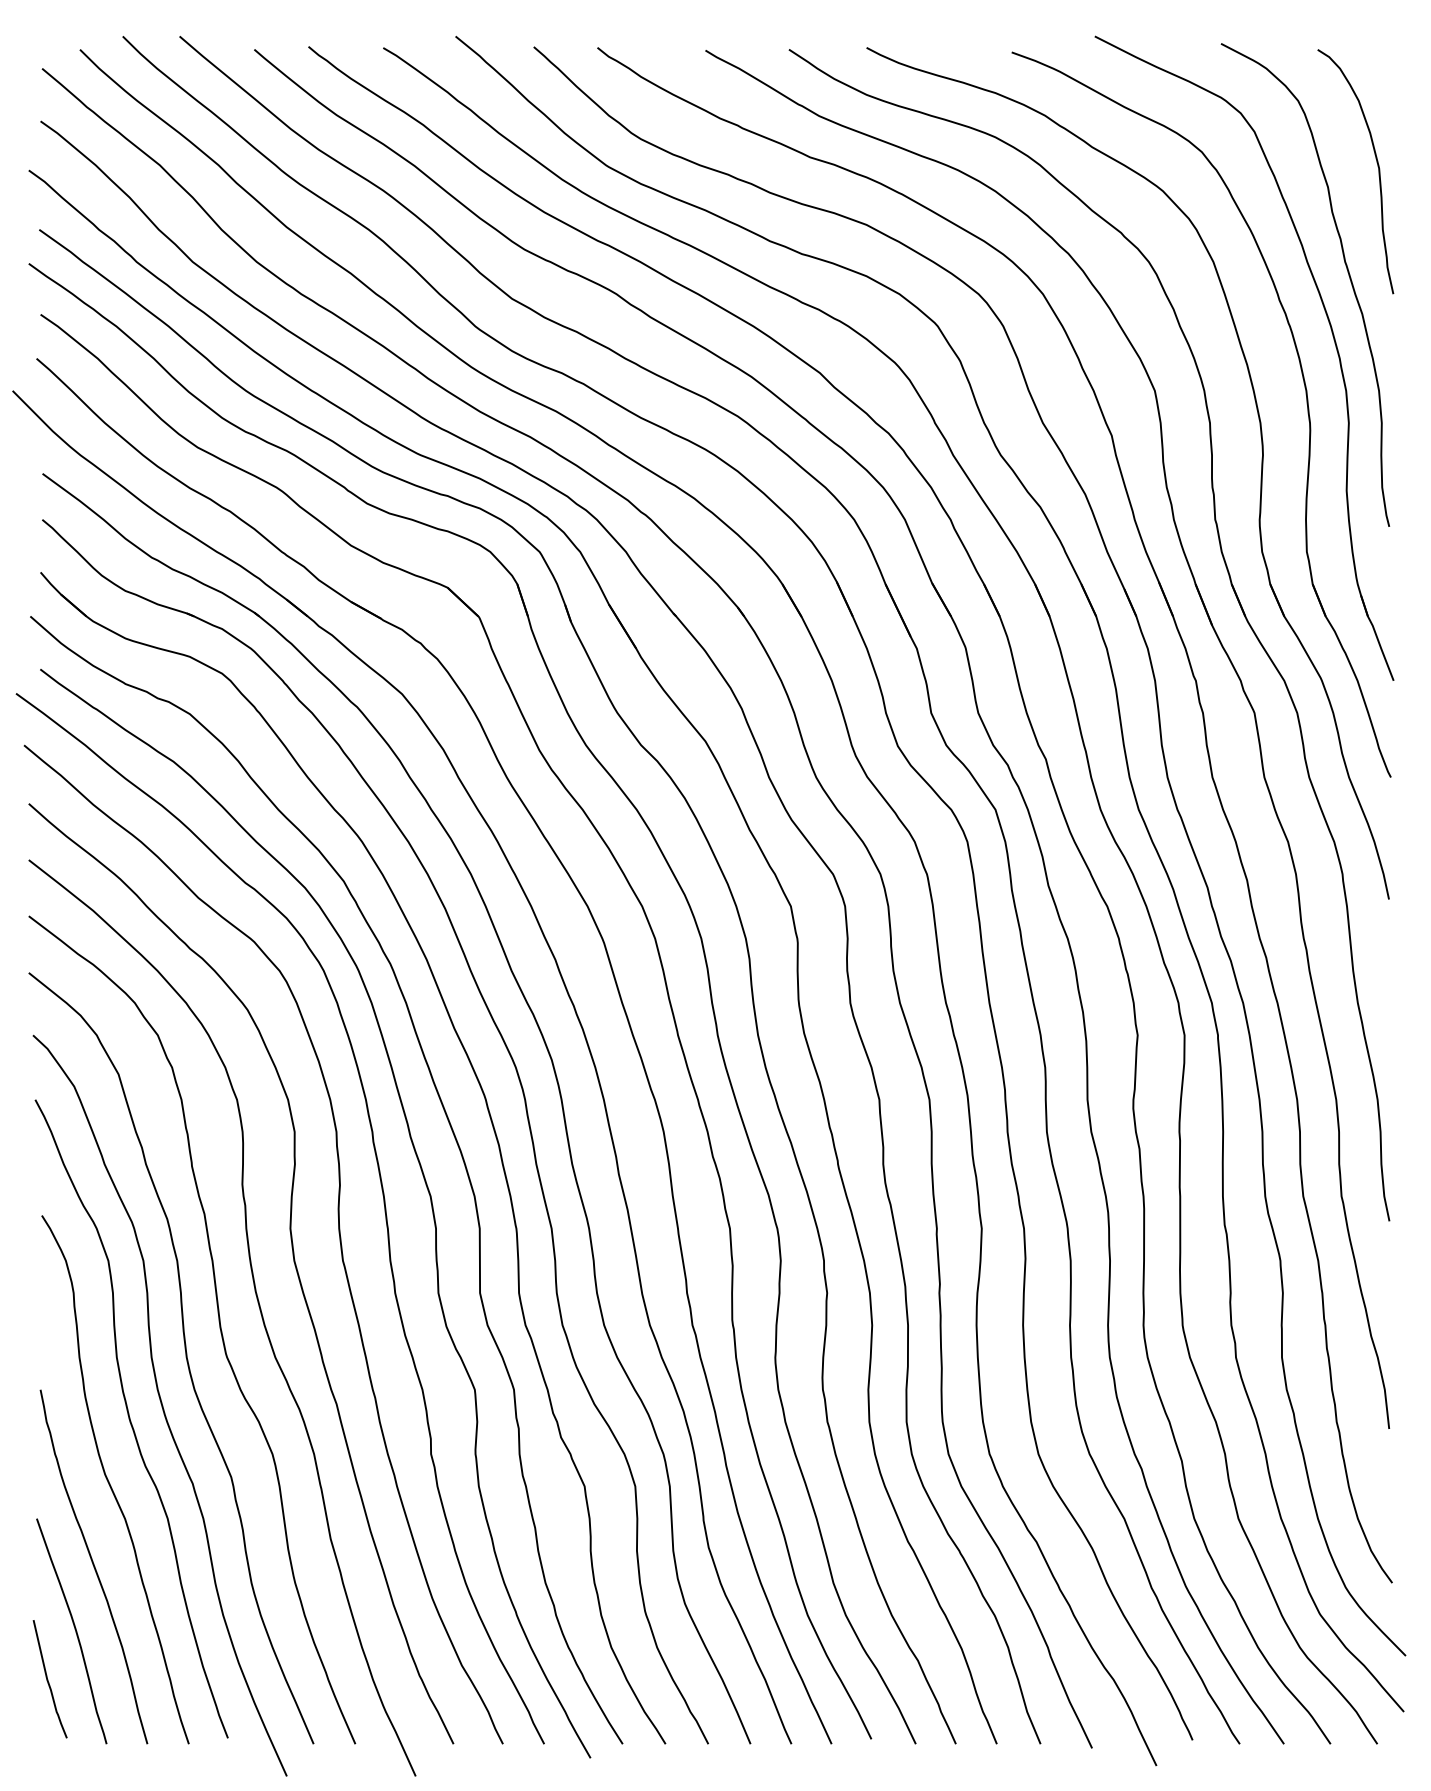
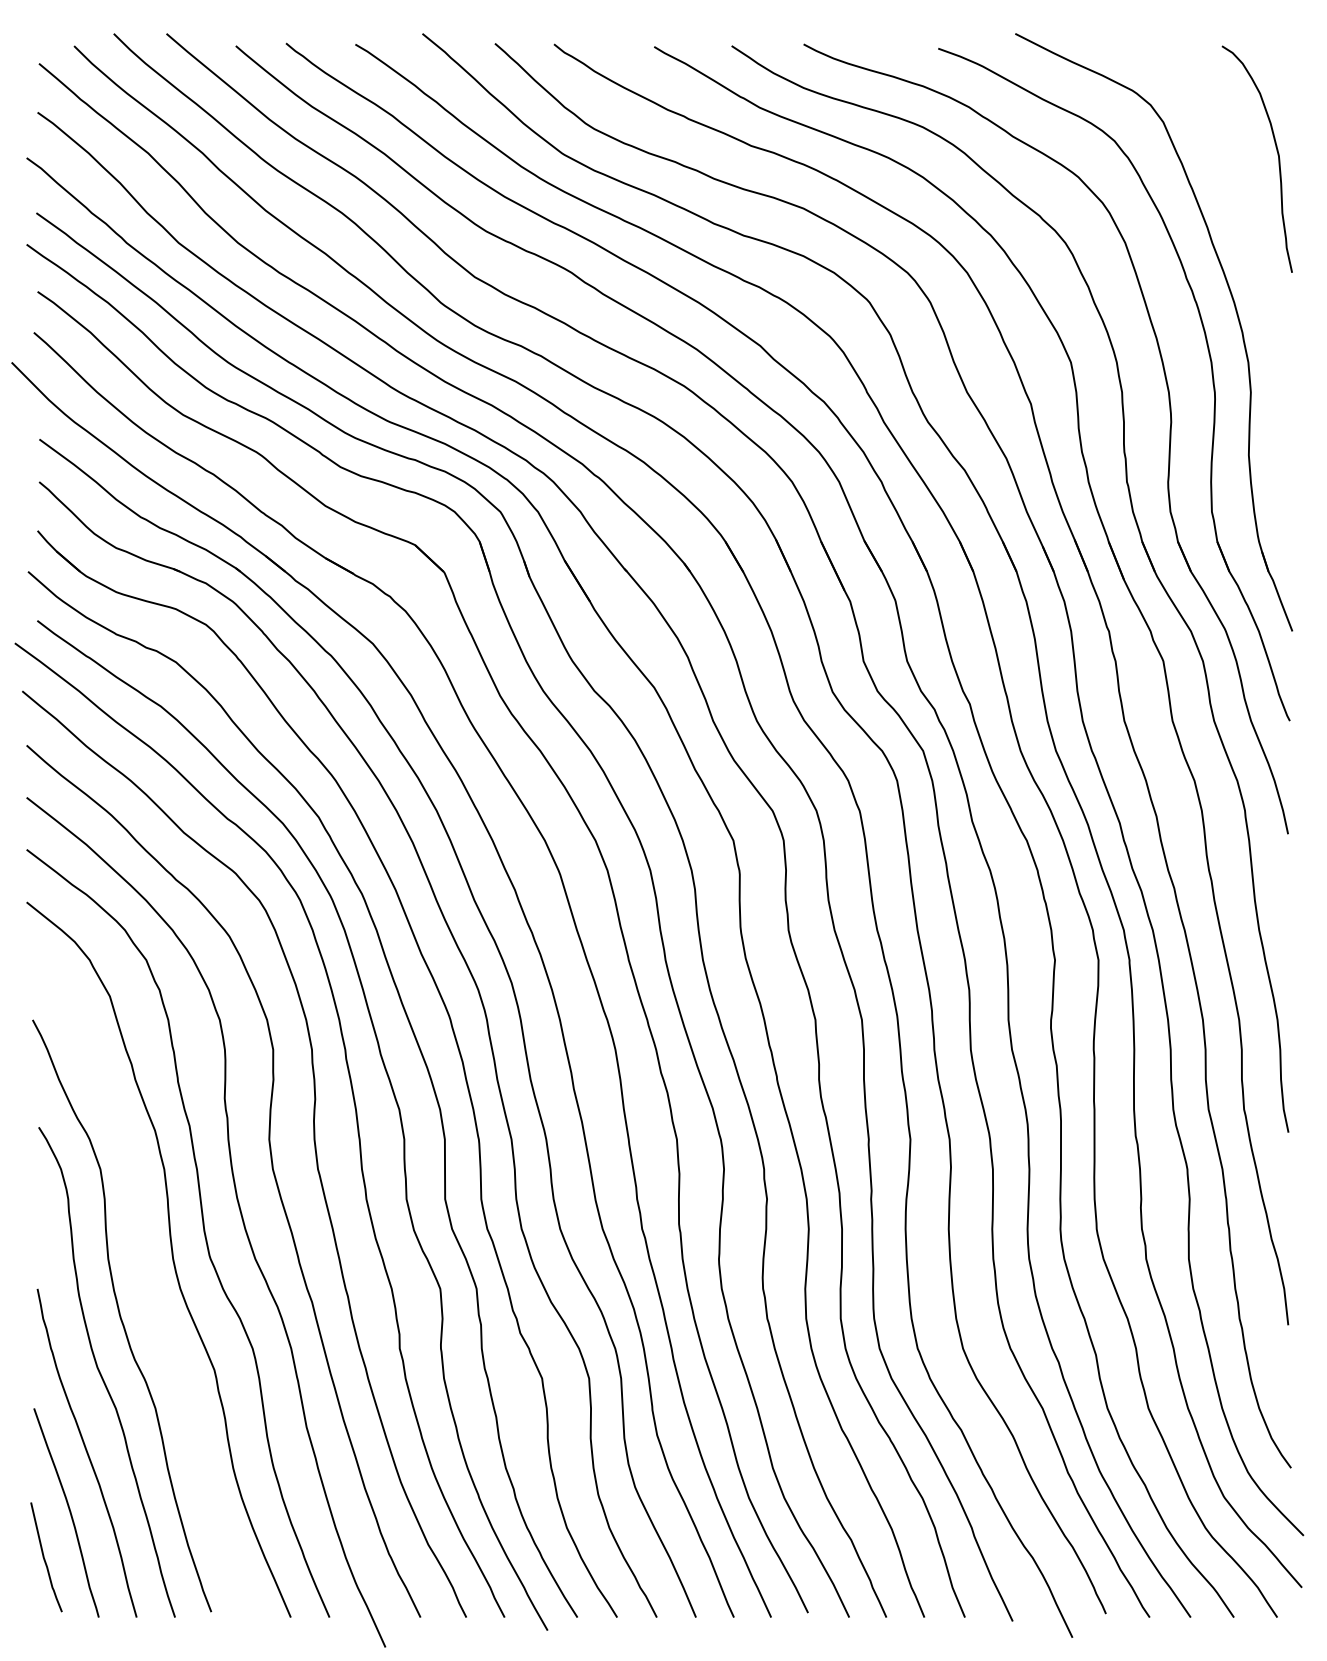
curve: (1346, 269) -> (1248, 249), removed
curve: (161, 1405) -> (149, 1303), removed

